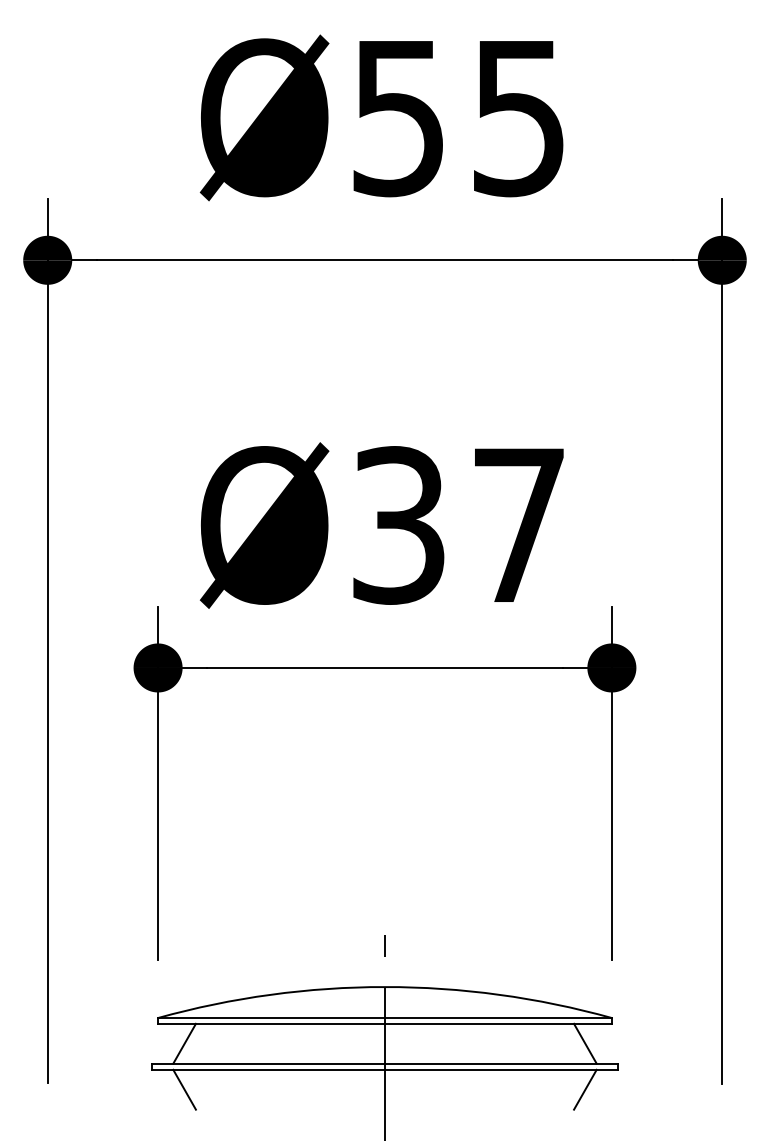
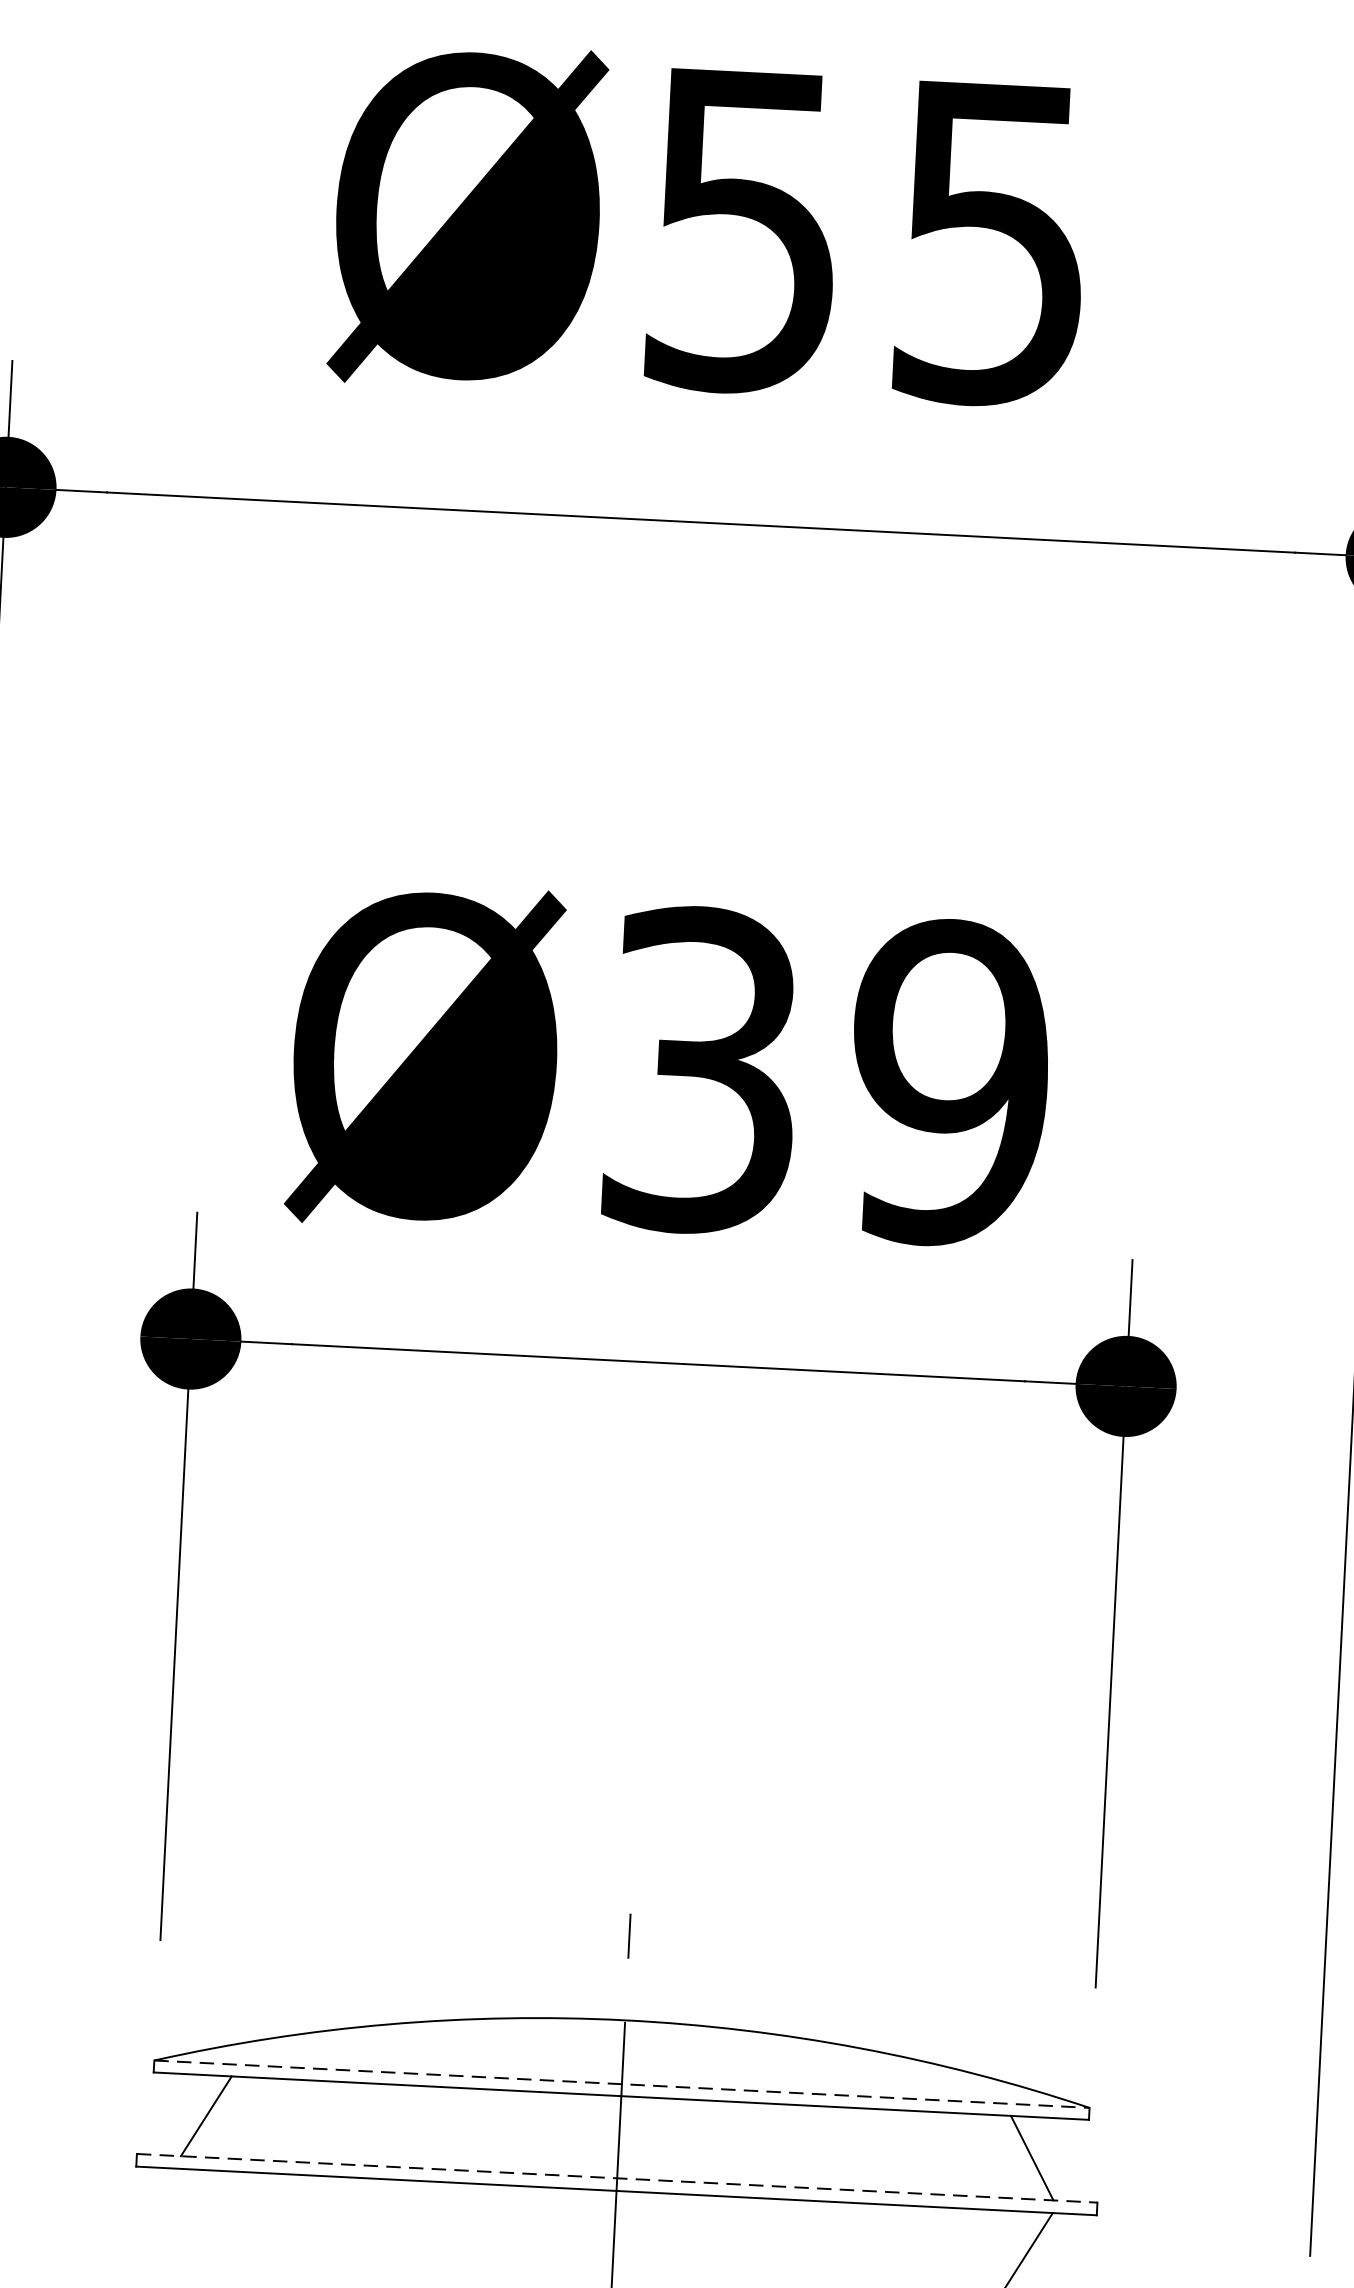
text: (518, 525) -> (948, 1083), Ø37 -> Ø39
line: (384, 1018) -> (620, 2085), solid -> dashed
line: (385, 1063) -> (618, 2177), solid -> dashed
line: (184, 1089) -> (201, 2210), removed

